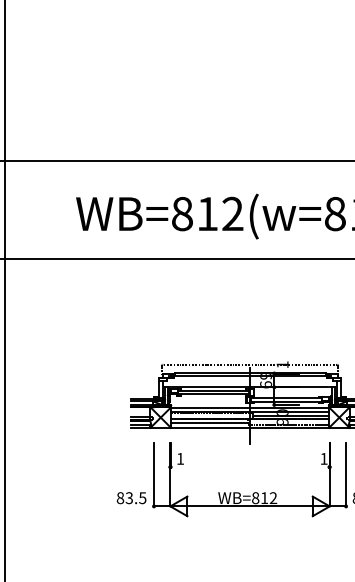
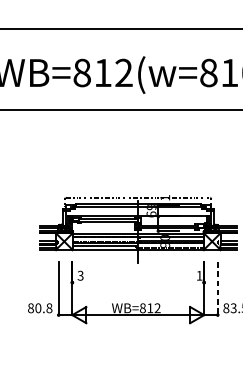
text: (180, 458) -> (80, 275), 1 -> 3
line: (346, 474) -> (218, 288), solid -> dashed
text: (135, 498) -> (43, 308), 83.5 -> 80.8

